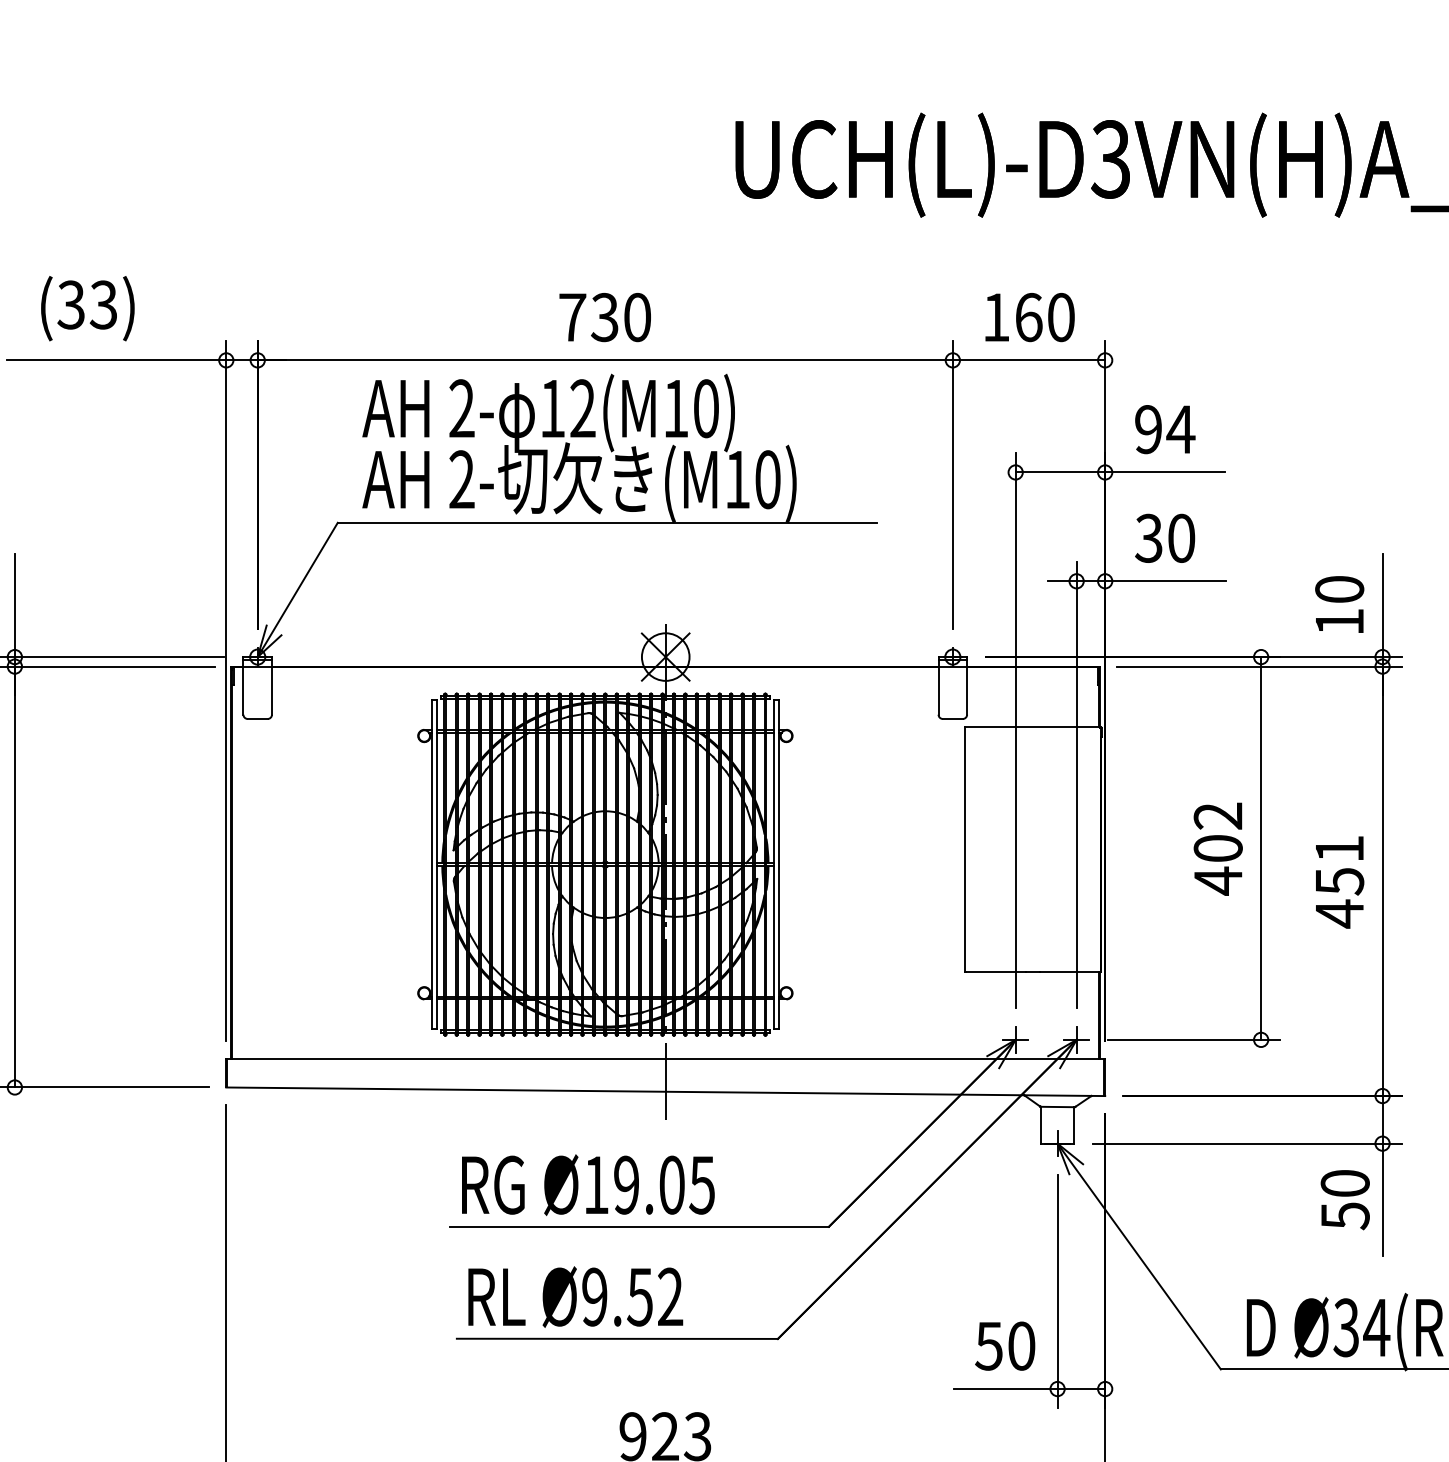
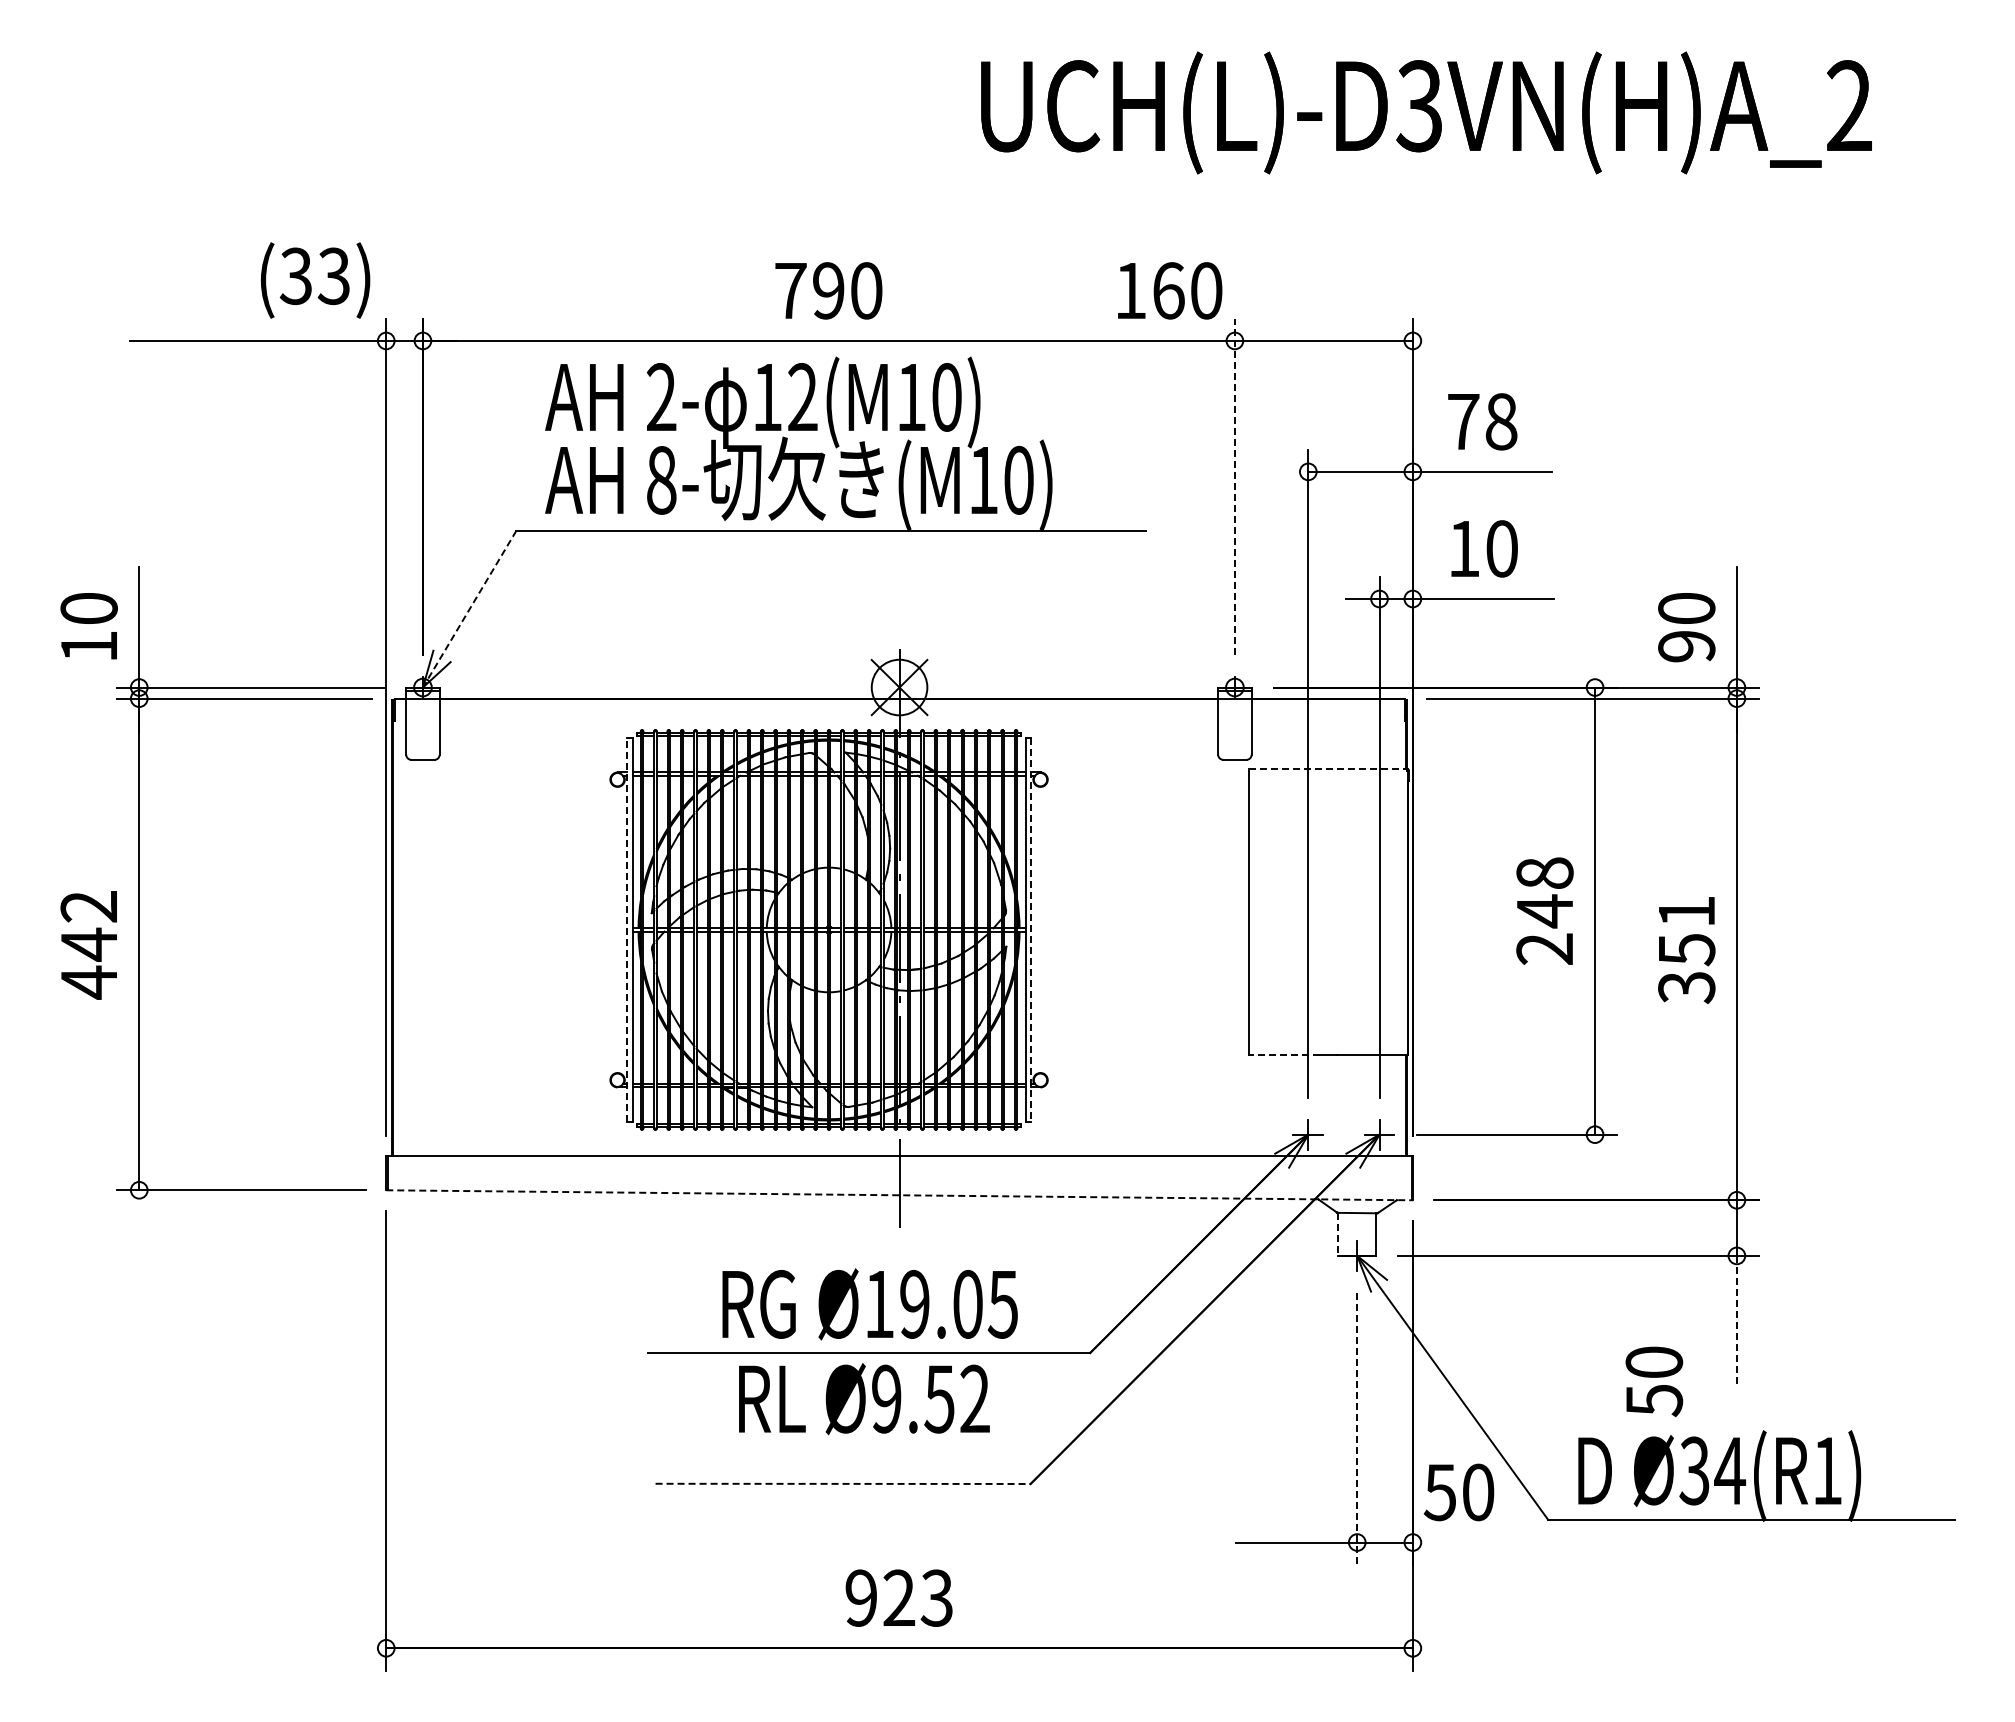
text: (87, 308) -> (315, 280), moved
text: (604, 317) -> (828, 290), 730 -> 790
text: (1030, 317) -> (1170, 290), moved
text: (1164, 429) -> (1482, 421), 94 -> 78
text: (461, 478) -> (661, 479), 2- -> 8-
line: (952, 484) -> (1234, 486), solid -> dashed
text: (1148, 538) -> (1463, 548), 30 -> 10
line: (297, 590) -> (469, 609), solid -> dashed
text: (1339, 621) -> (1686, 646), 10 -> 90
line: (1032, 727) -> (1328, 769), solid -> dashed
text: (1217, 848) -> (1544, 911), 402 -> 248
line: (431, 864) -> (626, 929), solid -> dashed
line: (778, 864) -> (1031, 929), solid -> dashed
text: (1339, 913) -> (1686, 987), 451 -> 351
line: (995, 972) -> (1284, 1055), solid -> dashed
line: (666, 1091) -> (900, 1195), solid -> dashed
line: (1041, 1126) -> (1338, 1235), solid -> dashed
text: (587, 1185) -> (869, 1304), moved
text: (1345, 1199) -> (1654, 1381), moved
line: (1382, 1199) -> (1736, 1321), solid -> dashed
line: (1057, 1291) -> (1357, 1428), solid -> dashed
text: (575, 1297) -> (864, 1399), moved
line: (617, 1338) -> (843, 1483), solid -> dashed
text: (1004, 1346) -> (1458, 1492), moved

